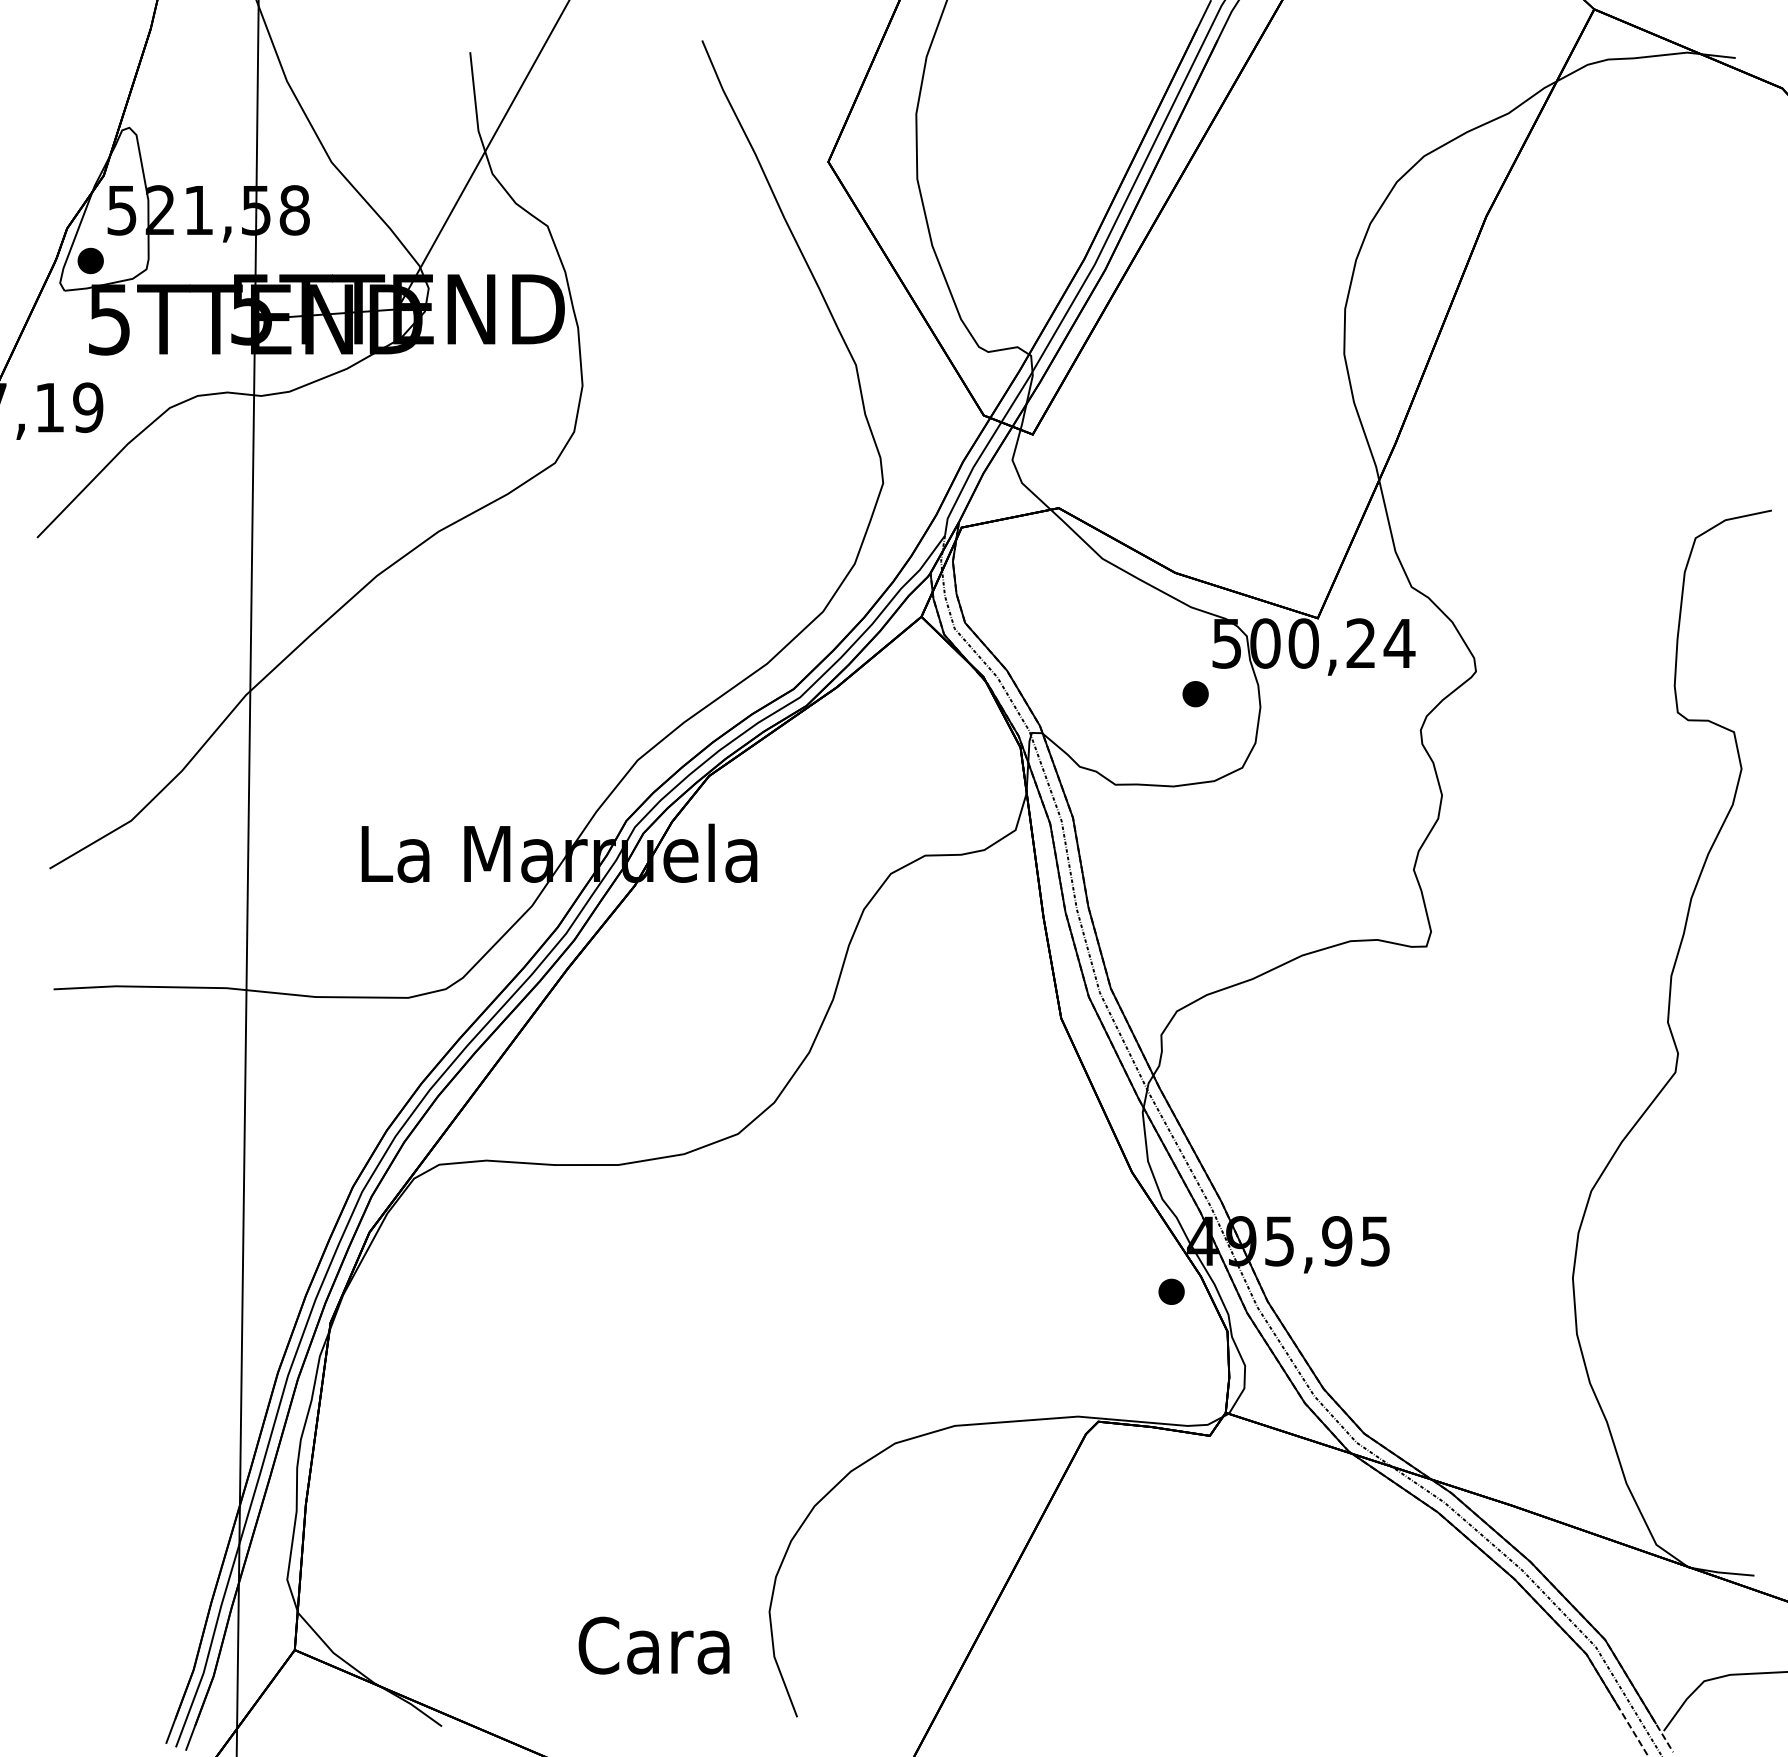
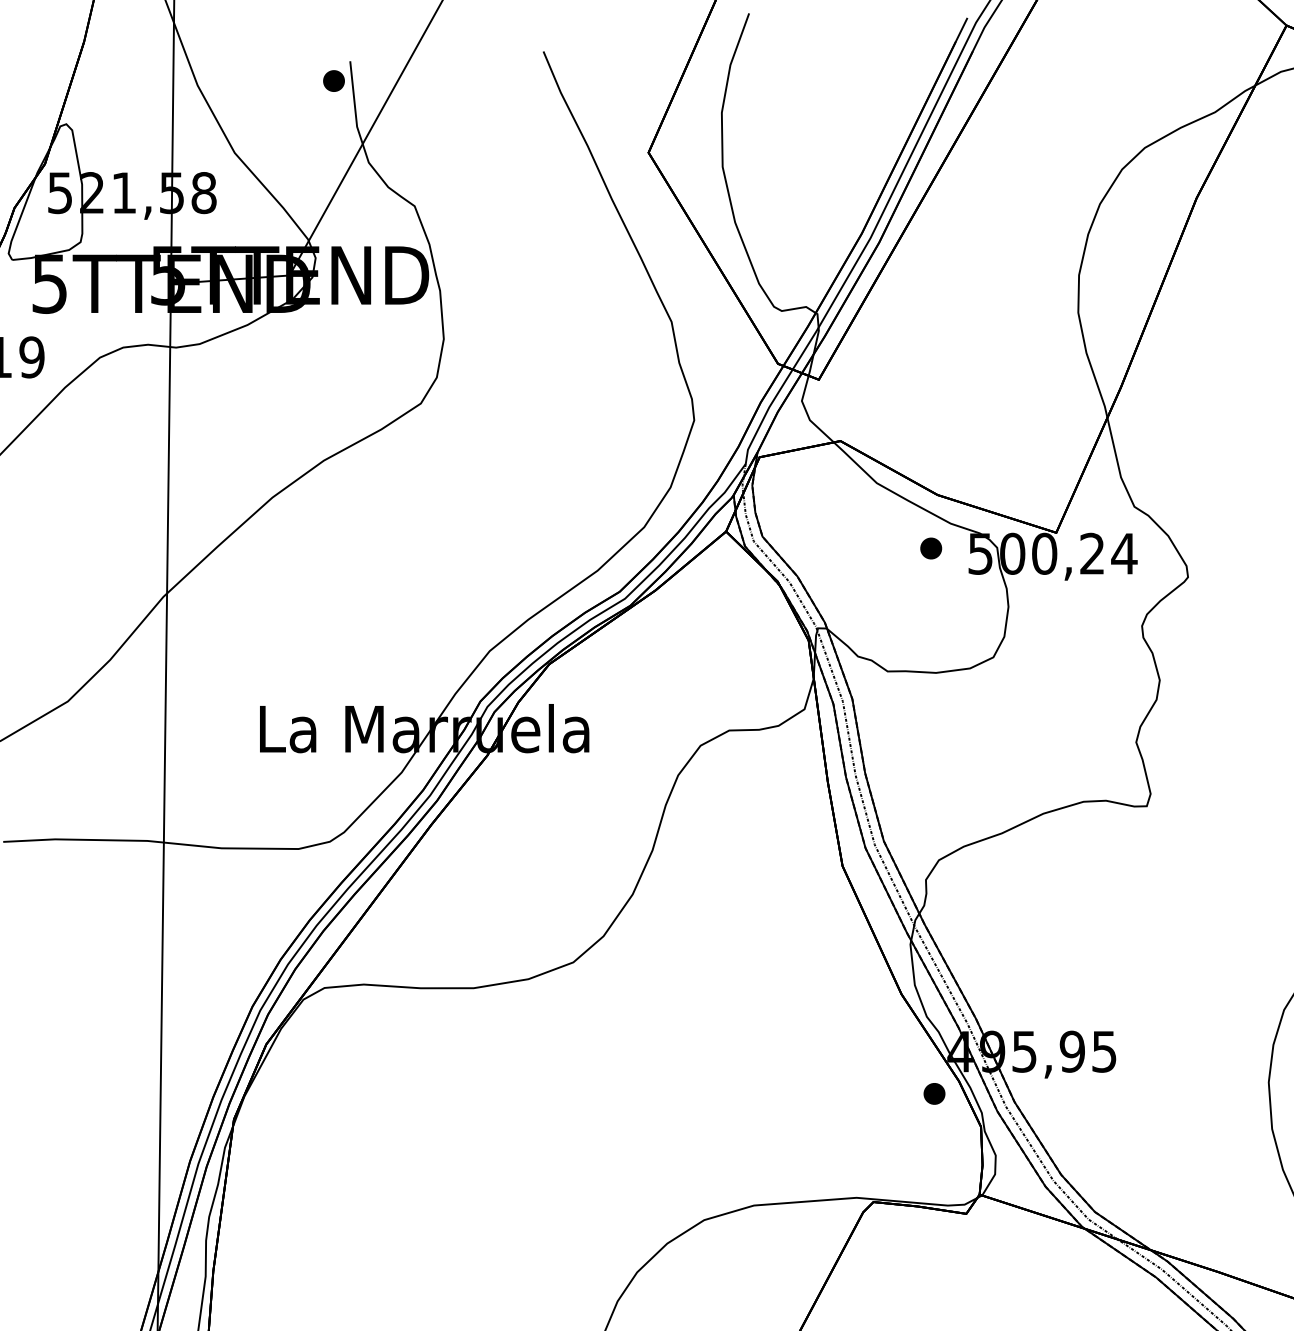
part: (90, 260) -> (333, 80), moved
part: (1195, 694) -> (931, 548), moved

